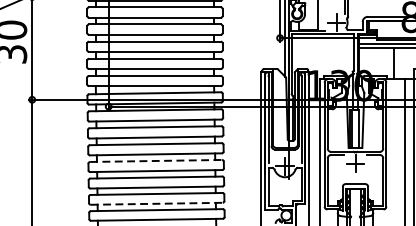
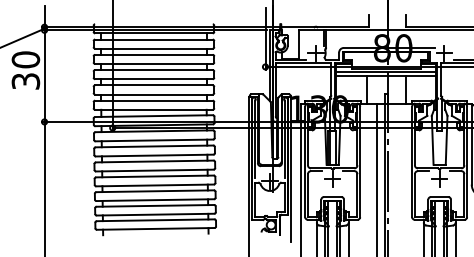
line: (155, 161) -> (154, 176), dashed -> solid
line: (156, 203) -> (155, 214), dashed -> solid

